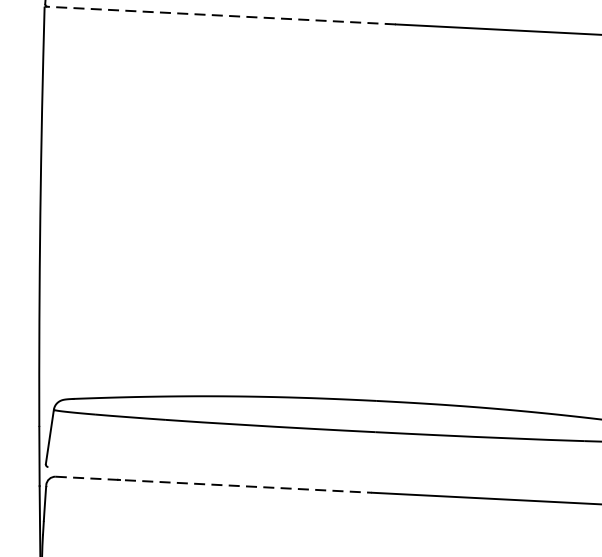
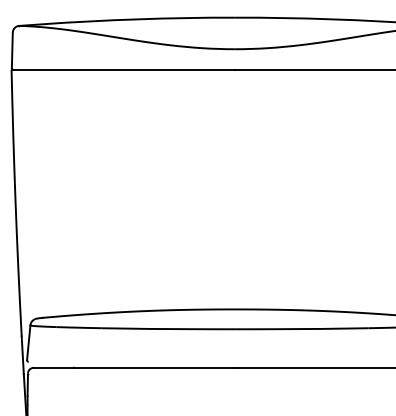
line: (220, 14) -> (123, 69), dashed -> solid
line: (214, 484) -> (134, 367), dashed -> solid

